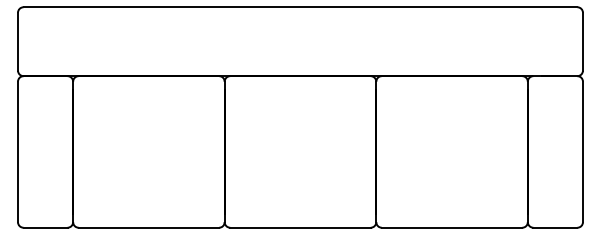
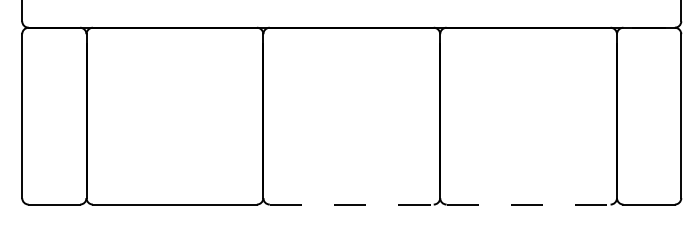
line: (300, 227) -> (351, 204), solid -> dashed
line: (452, 227) -> (529, 204), solid -> dashed

